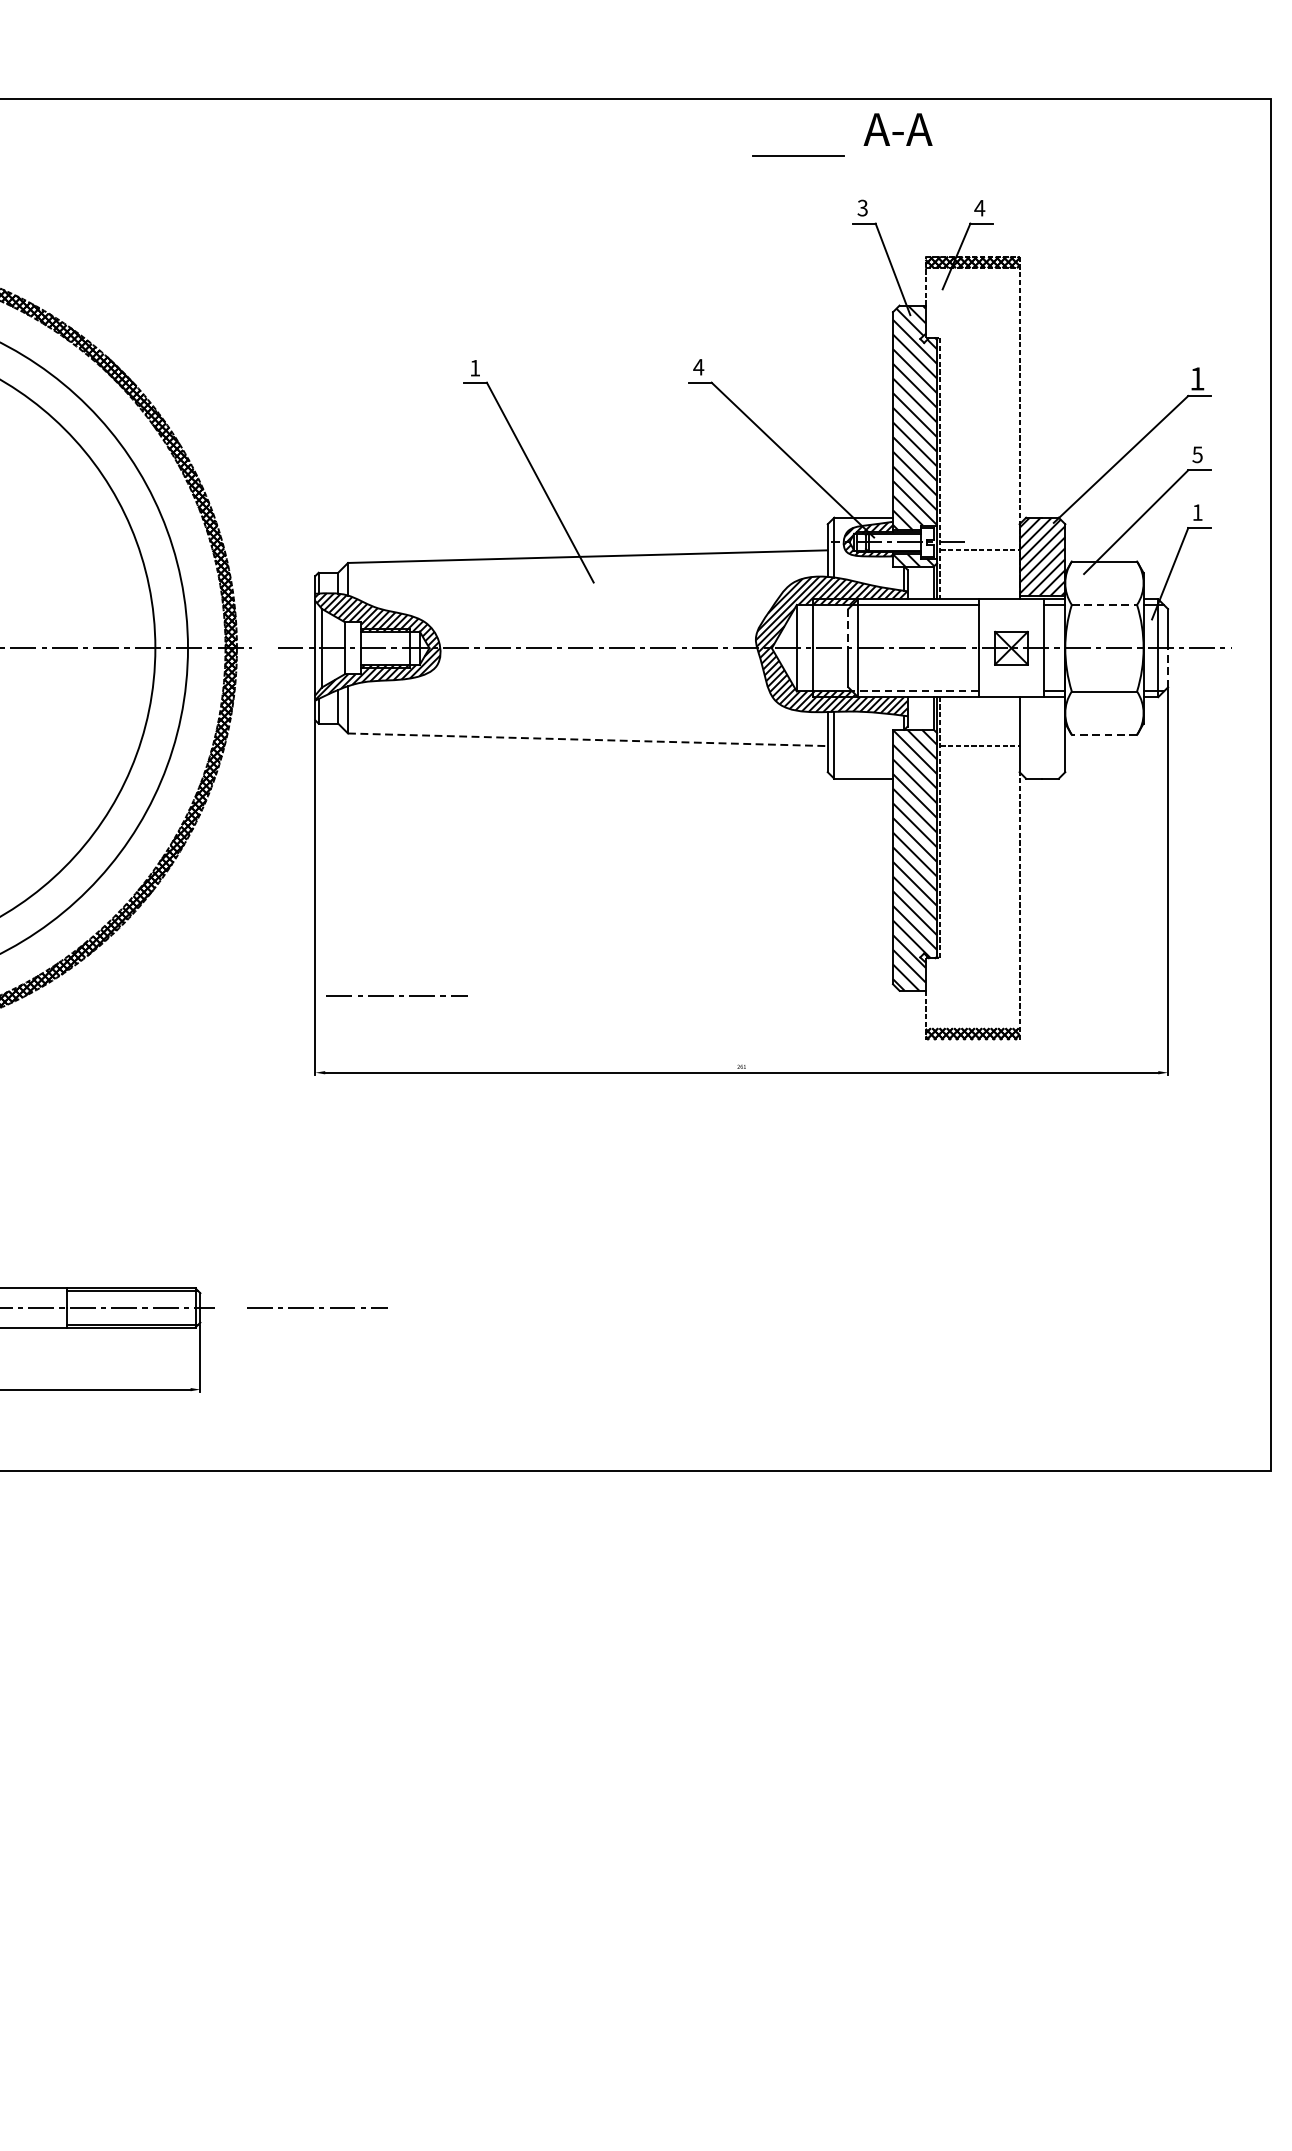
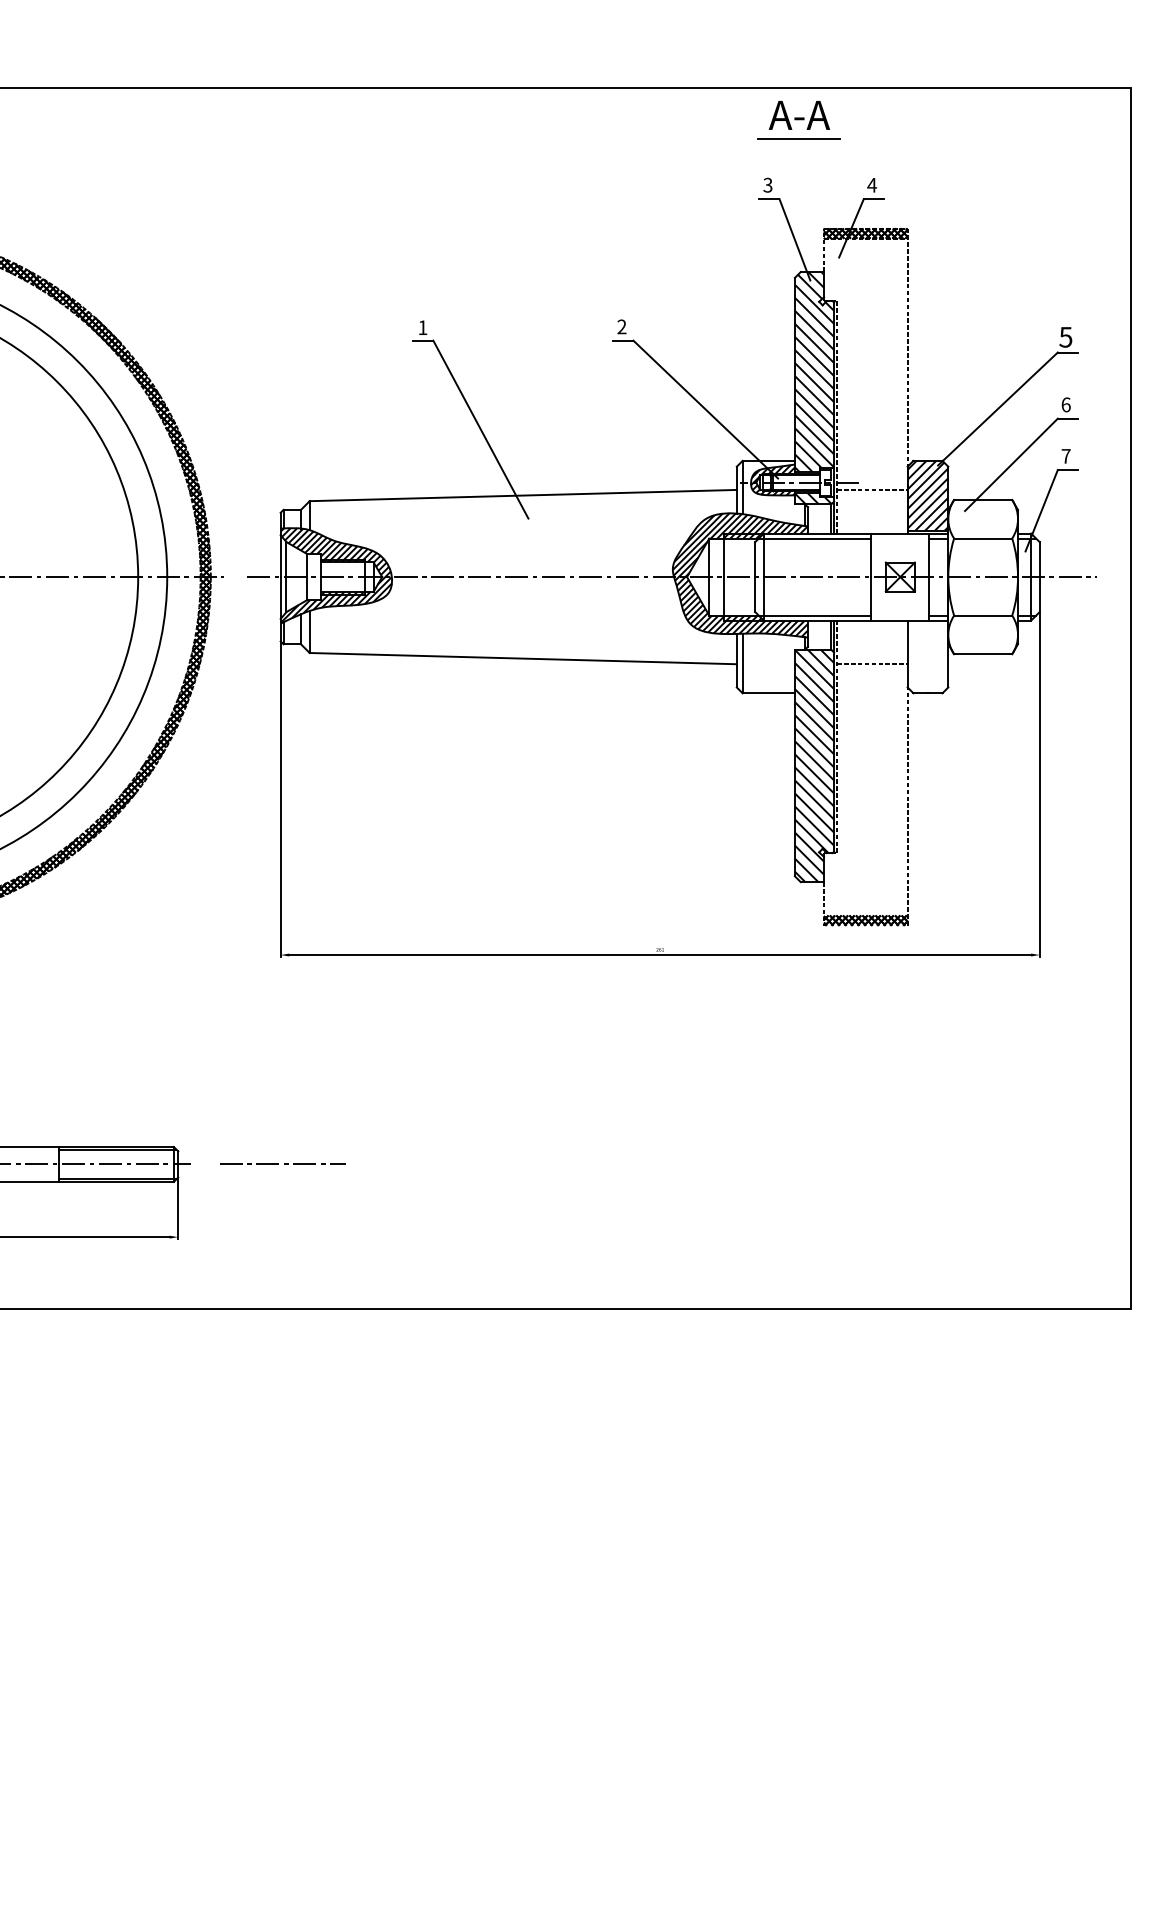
line: (798, 155) -> (798, 138), moved
text: (698, 366) -> (621, 326), 4 -> 2
text: (1196, 379) -> (1065, 337), 1 -> 5
text: (1196, 454) -> (1065, 404), 5 -> 6
text: (1196, 512) -> (1065, 456), 1 -> 7
line: (1104, 604) -> (983, 538), dashed -> solid
line: (848, 629) -> (755, 560), dashed -> solid
line: (1167, 667) -> (1039, 594), dashed -> solid
line: (915, 691) -> (814, 615), dashed -> solid
line: (1103, 735) -> (982, 654), dashed -> solid
line: (588, 739) -> (523, 658), dashed -> solid
line: (399, 994) -> (355, 885), removed

